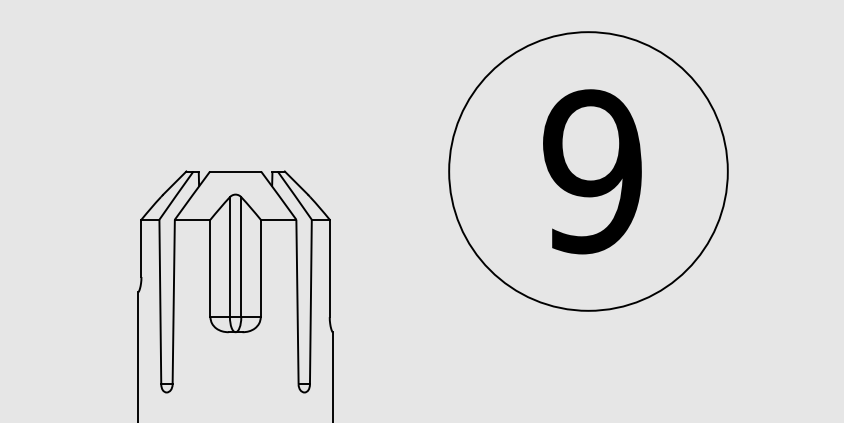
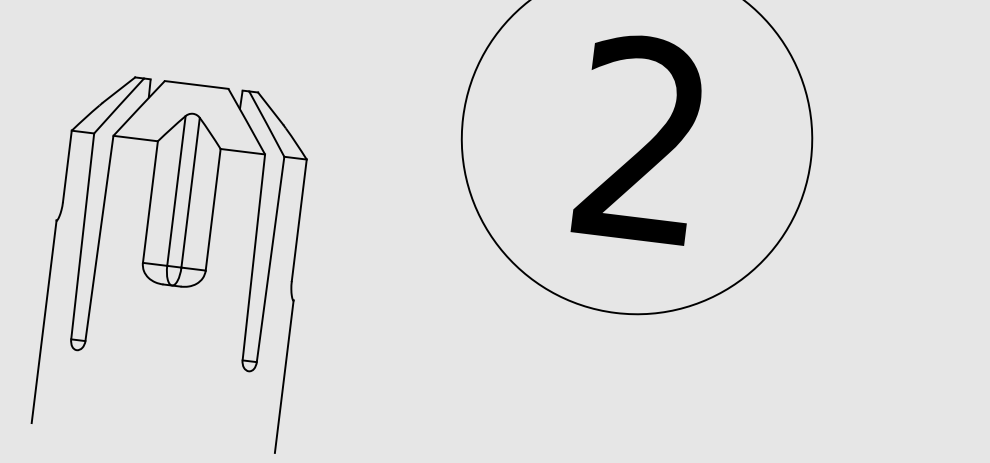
text: (592, 171) -> (642, 139), 9 -> 2

